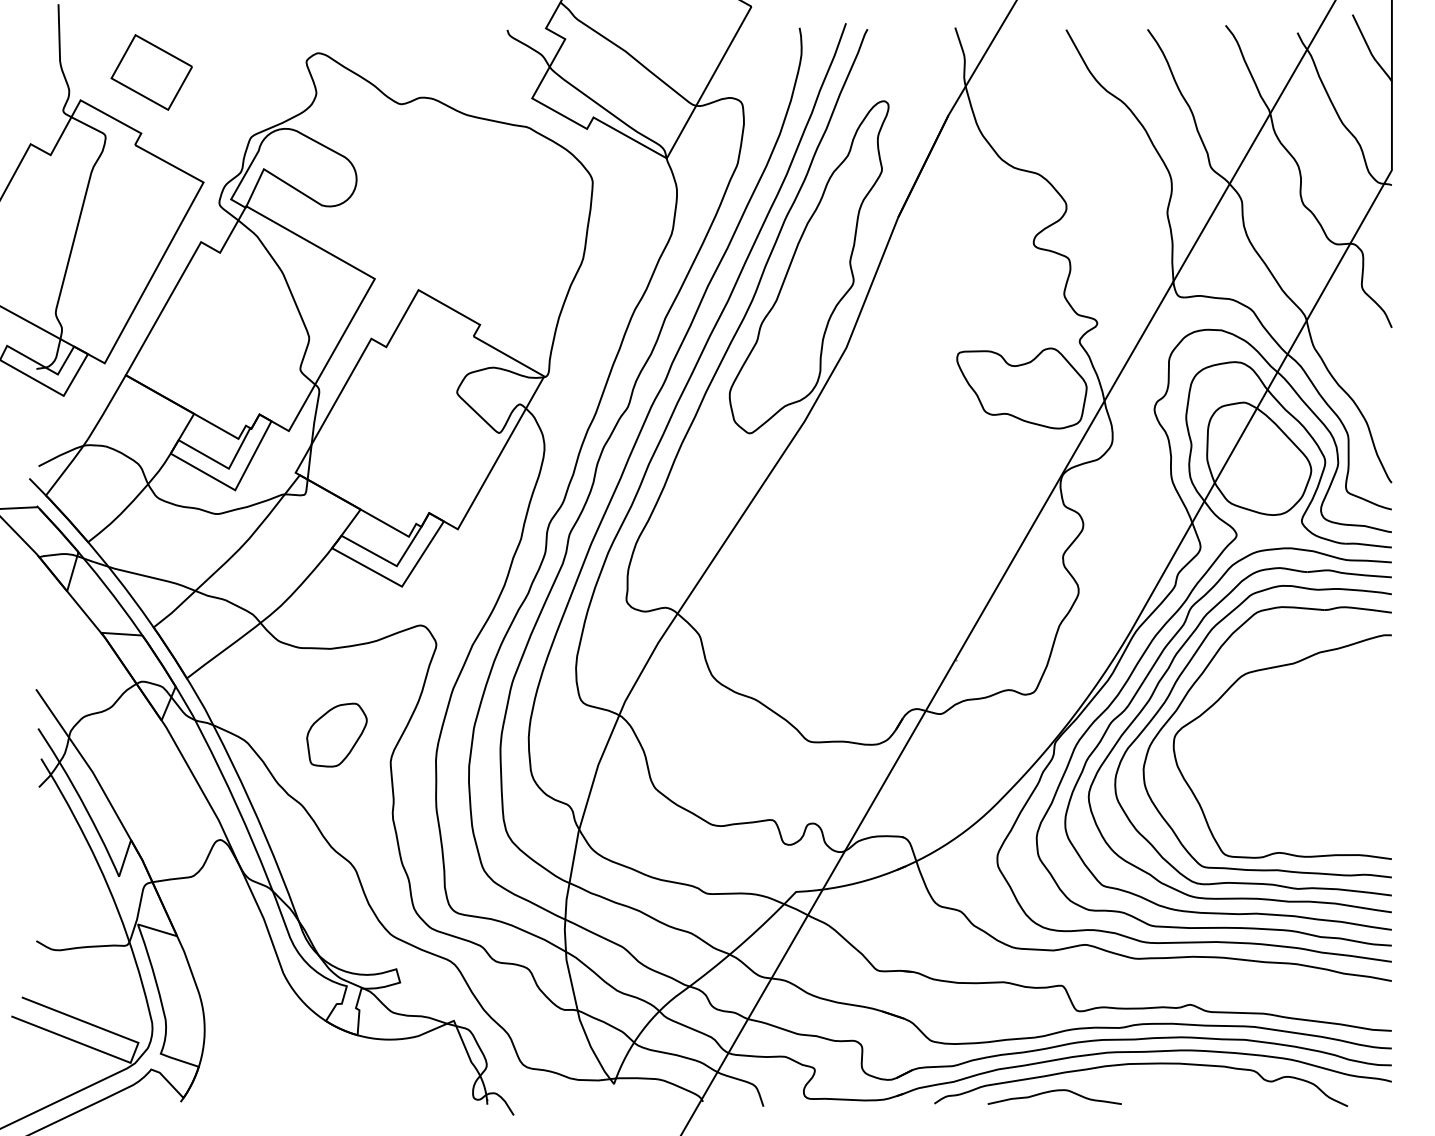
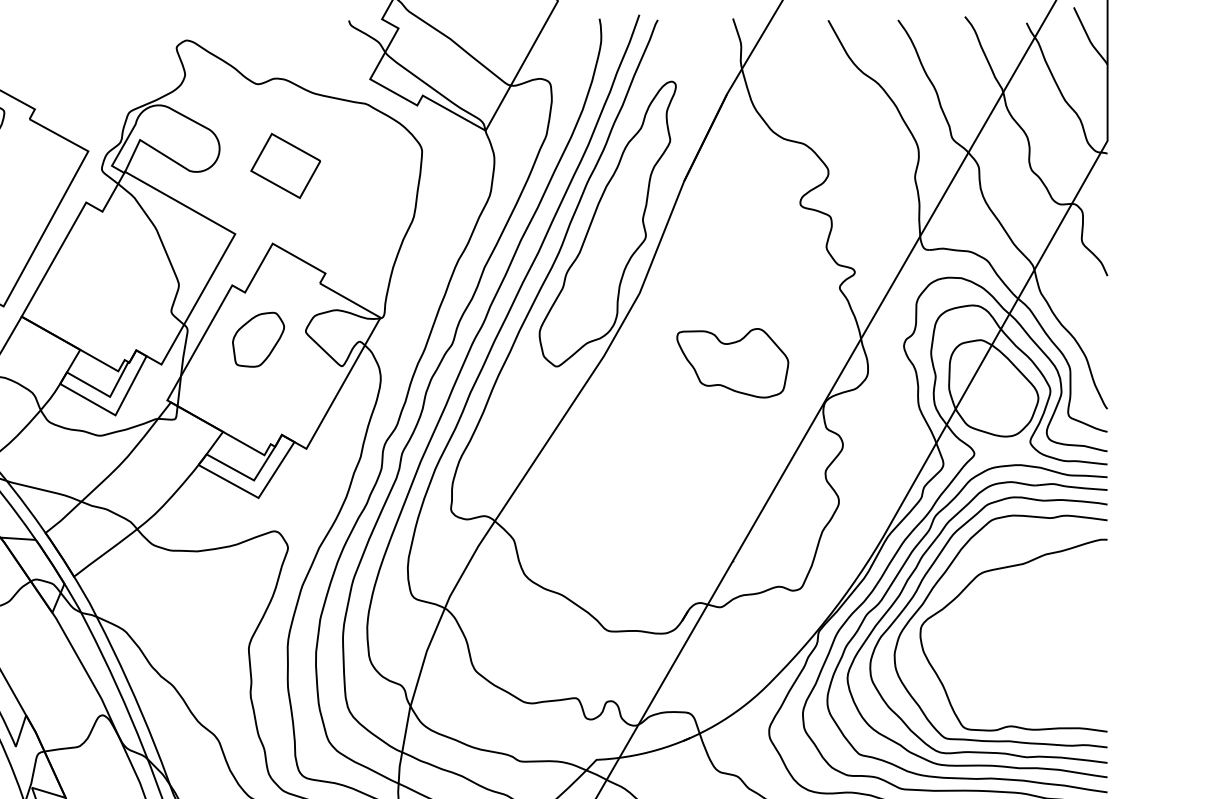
part: (151, 72) -> (285, 165), moved
part: (1021, 388) -> (732, 363), moved
part: (336, 734) -> (258, 339), moved

